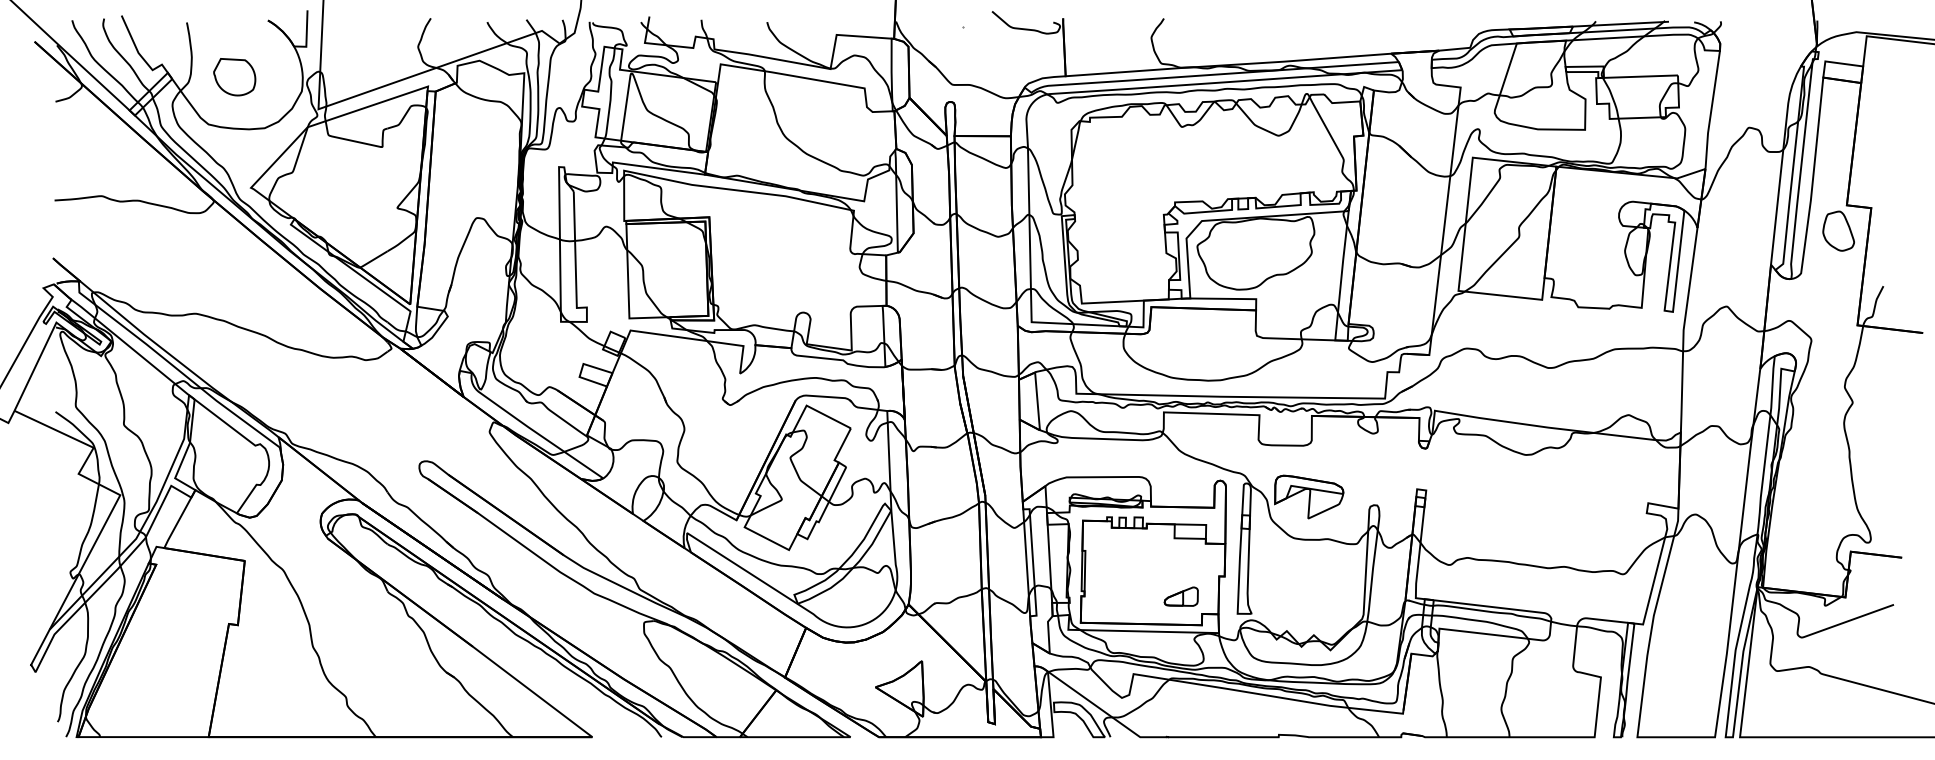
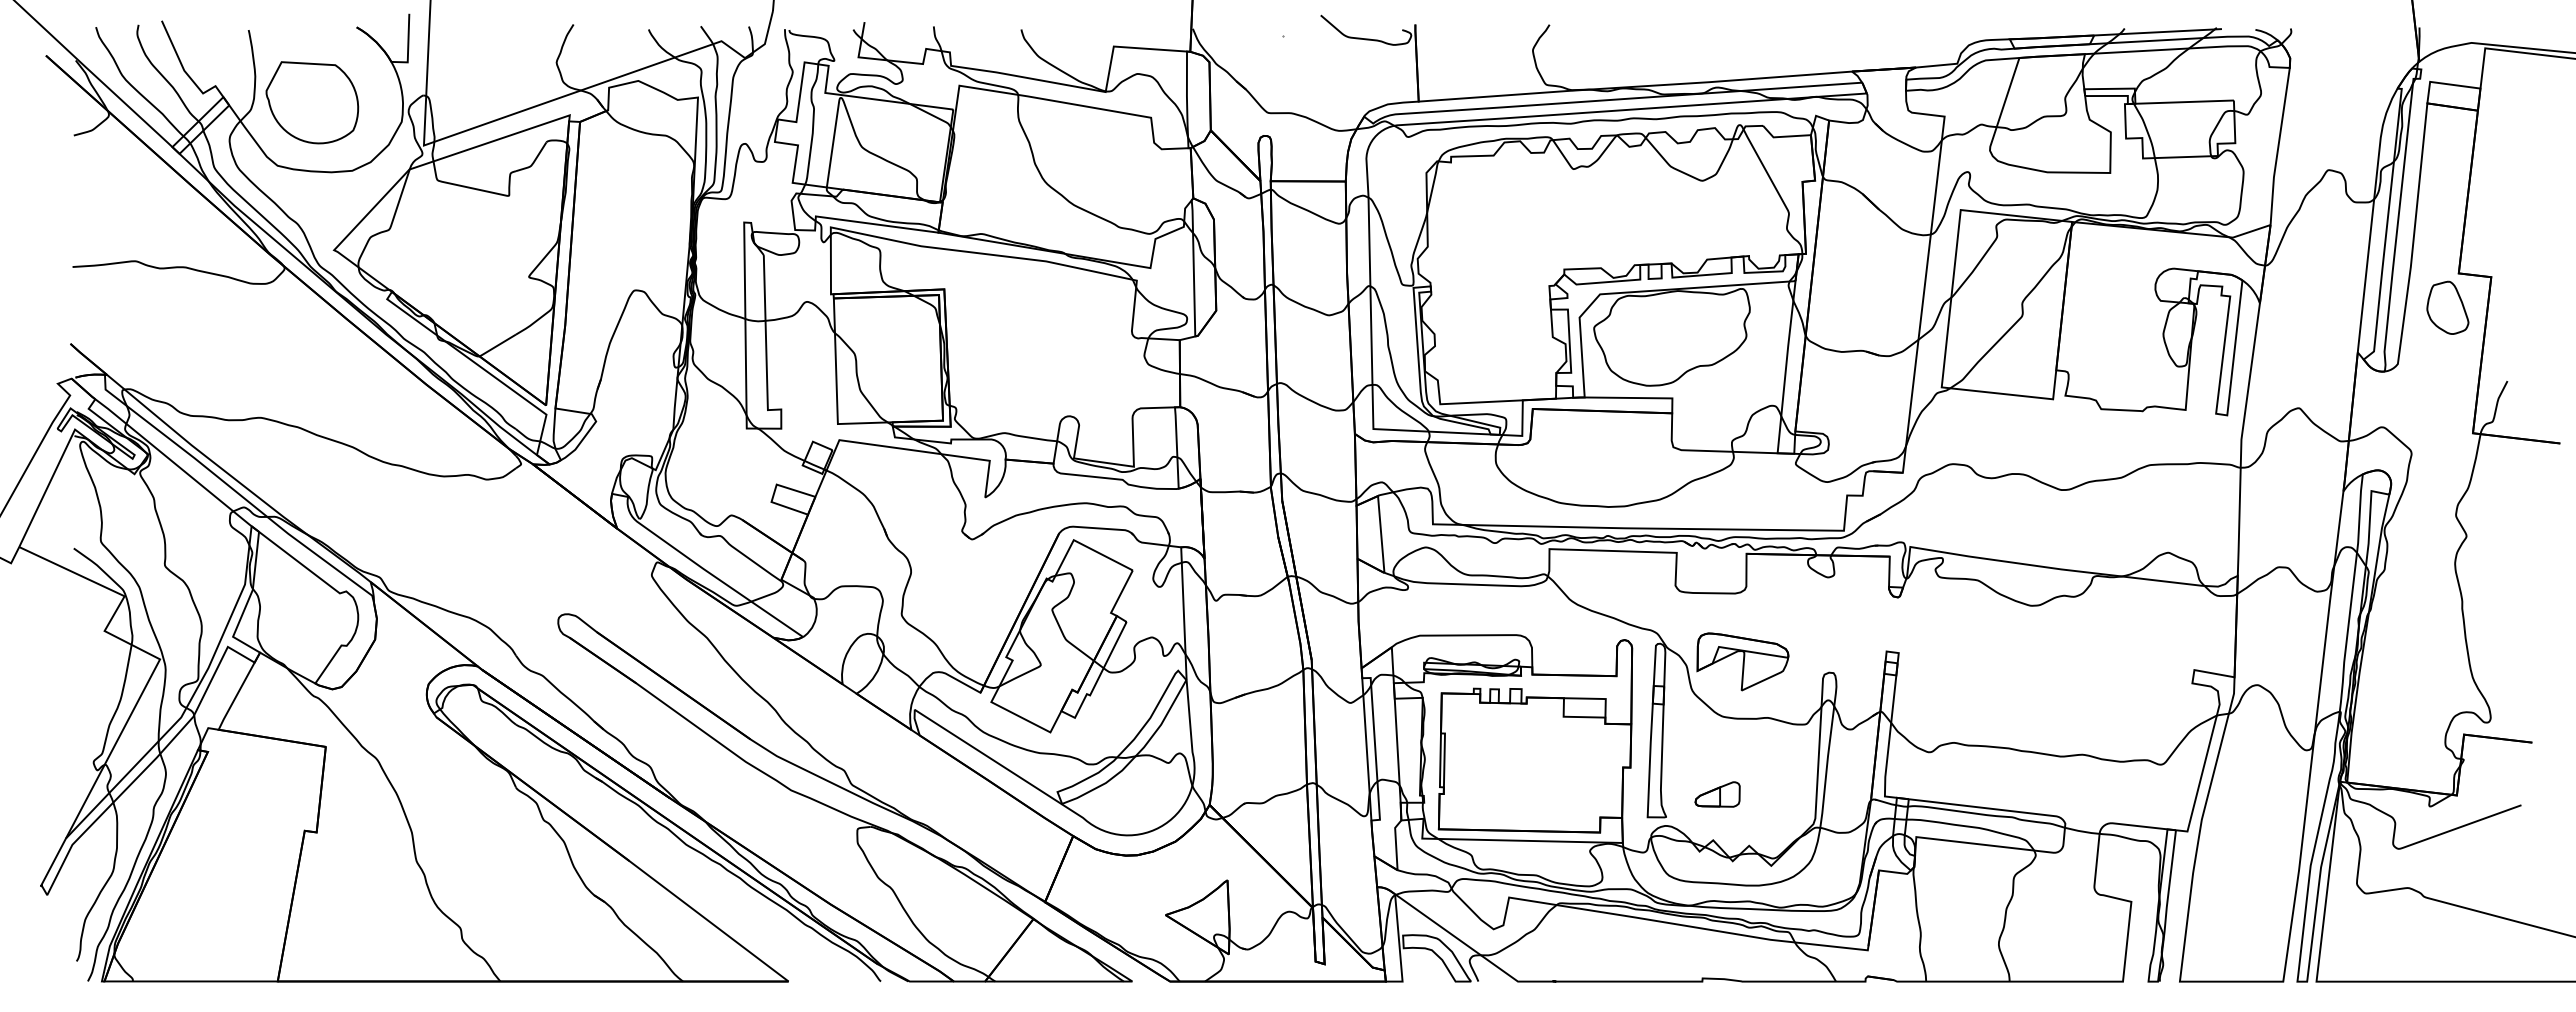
part: (234, 76) -> (312, 102), size x1.67
part: (1181, 596) -> (1717, 794), moved

